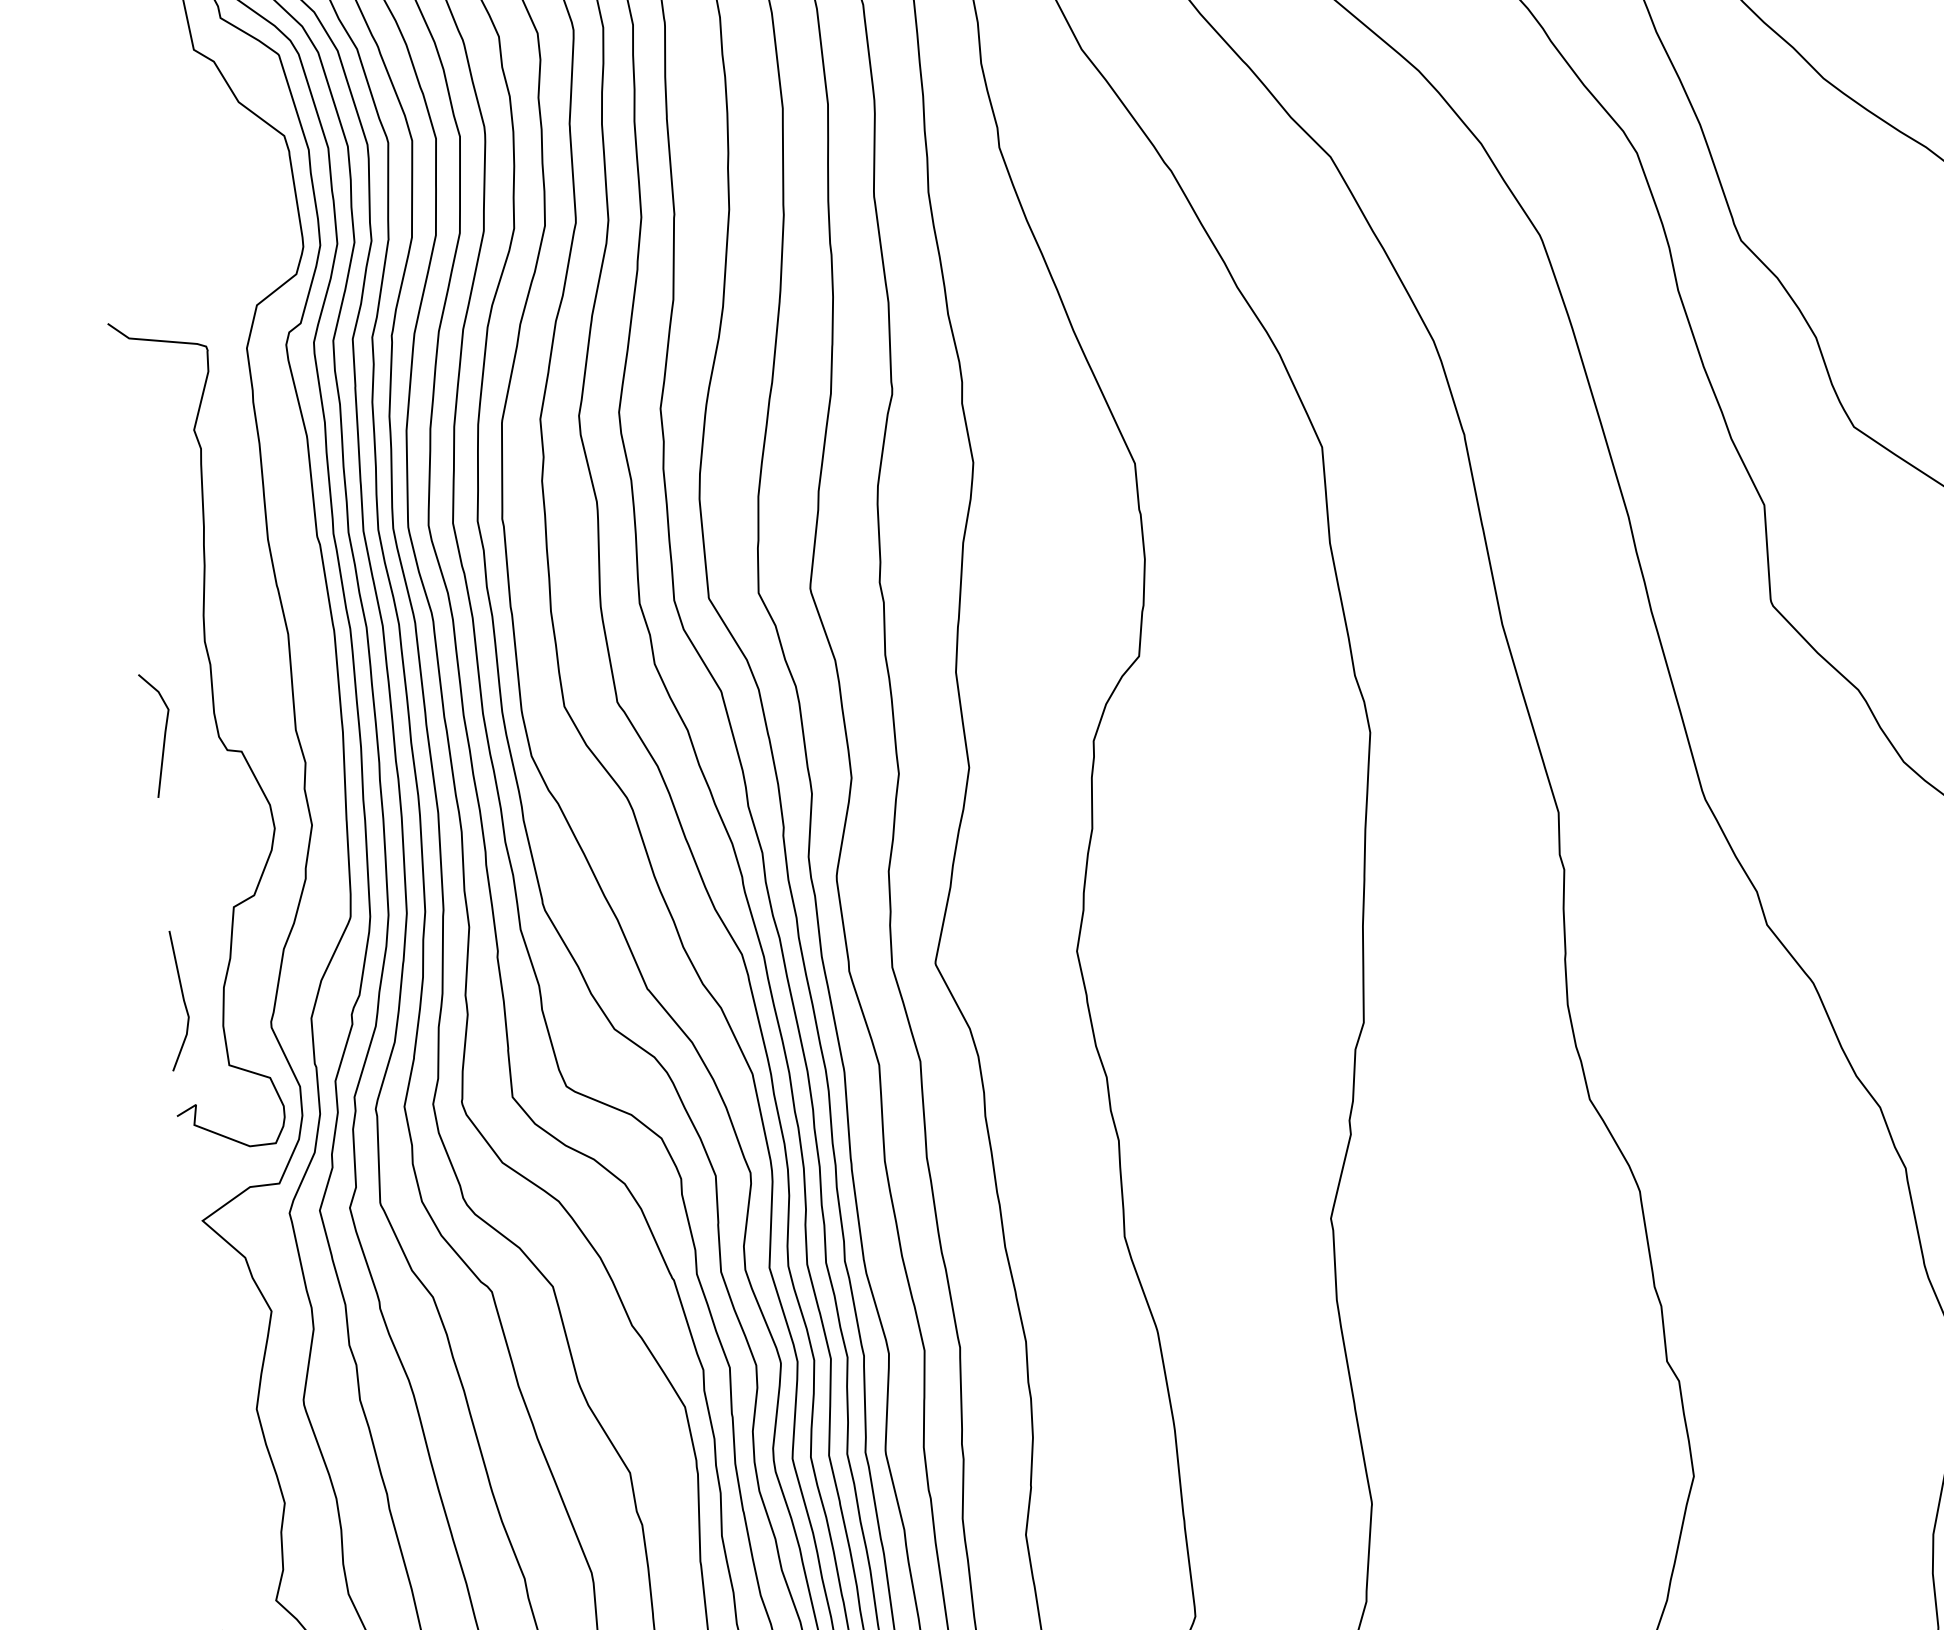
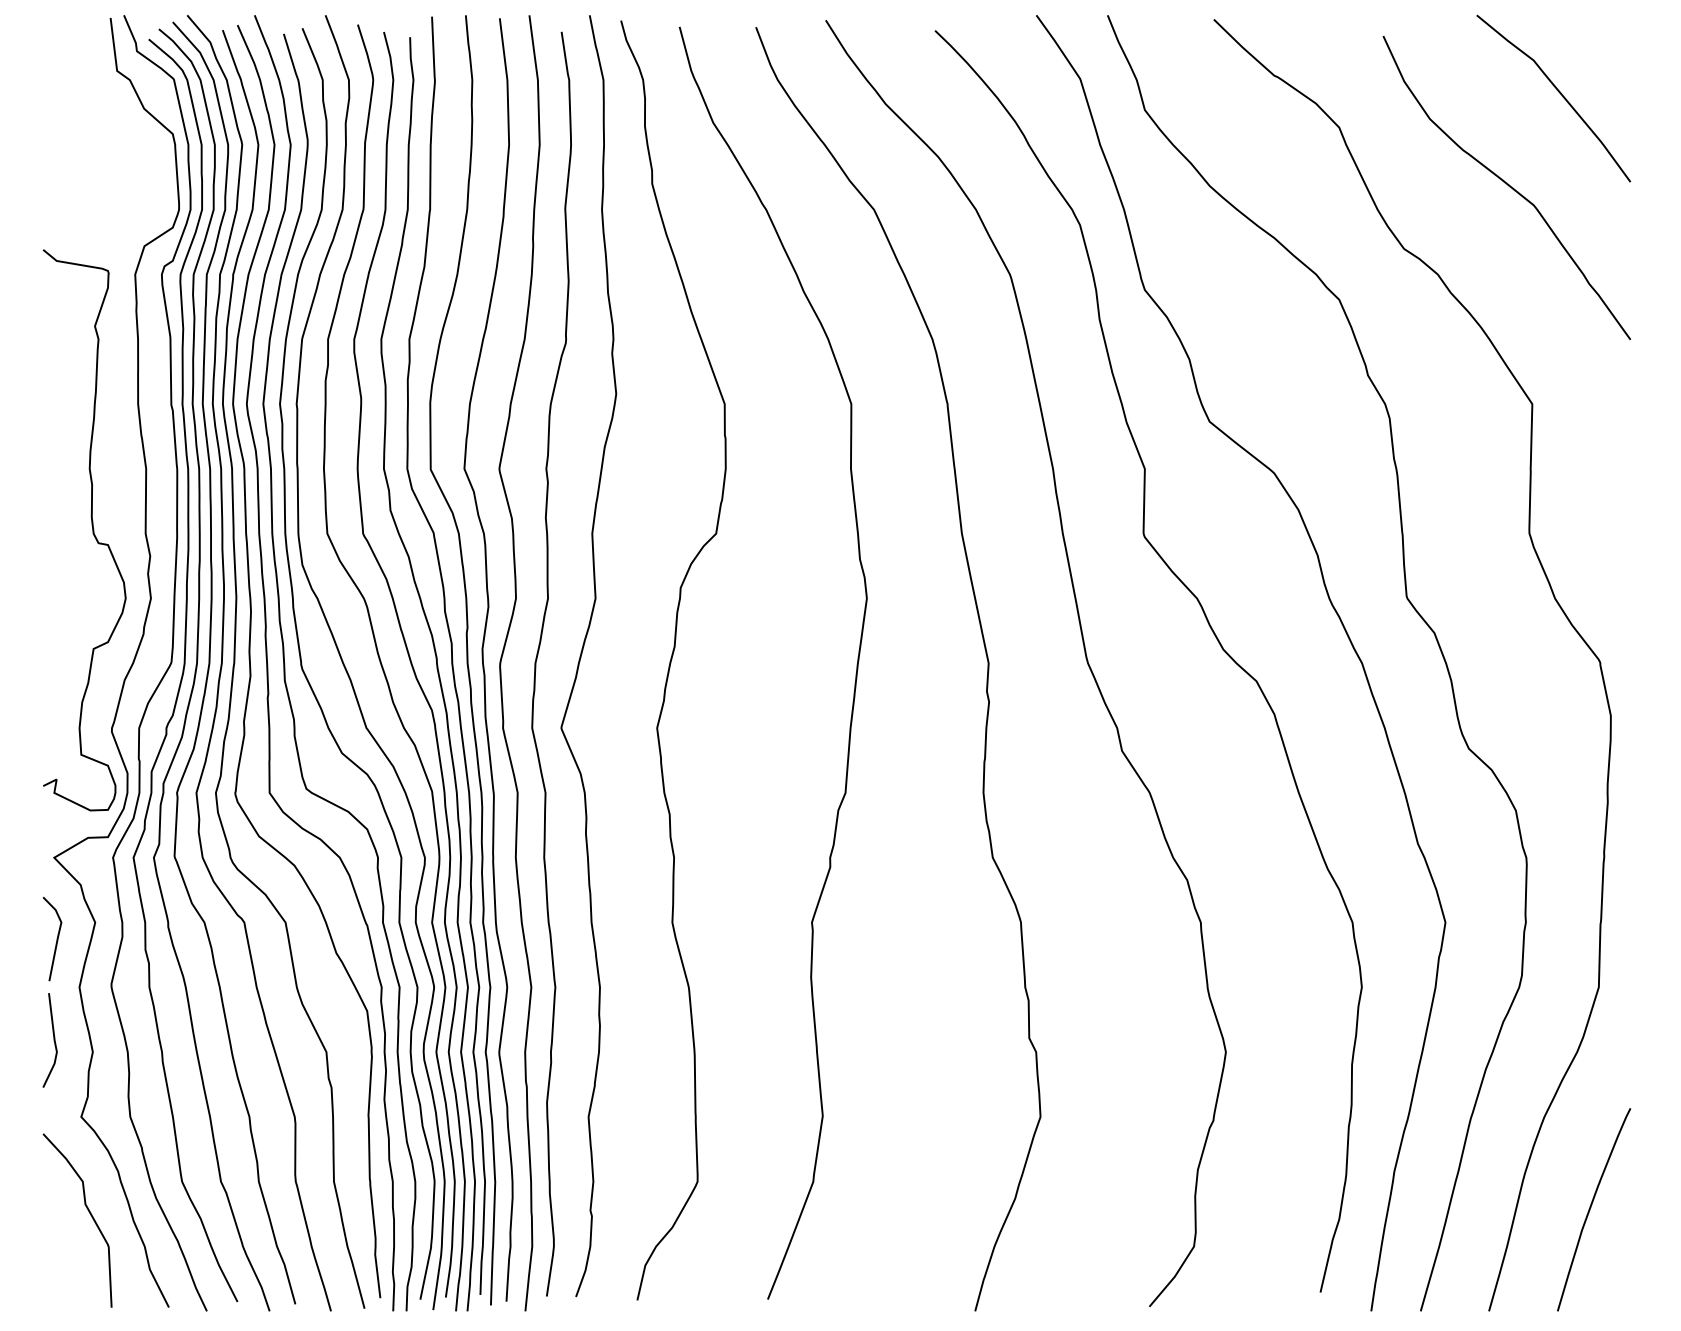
line: (163, 735) -> (56, 939), moved
line: (182, 1000) -> (53, 1040), moved

